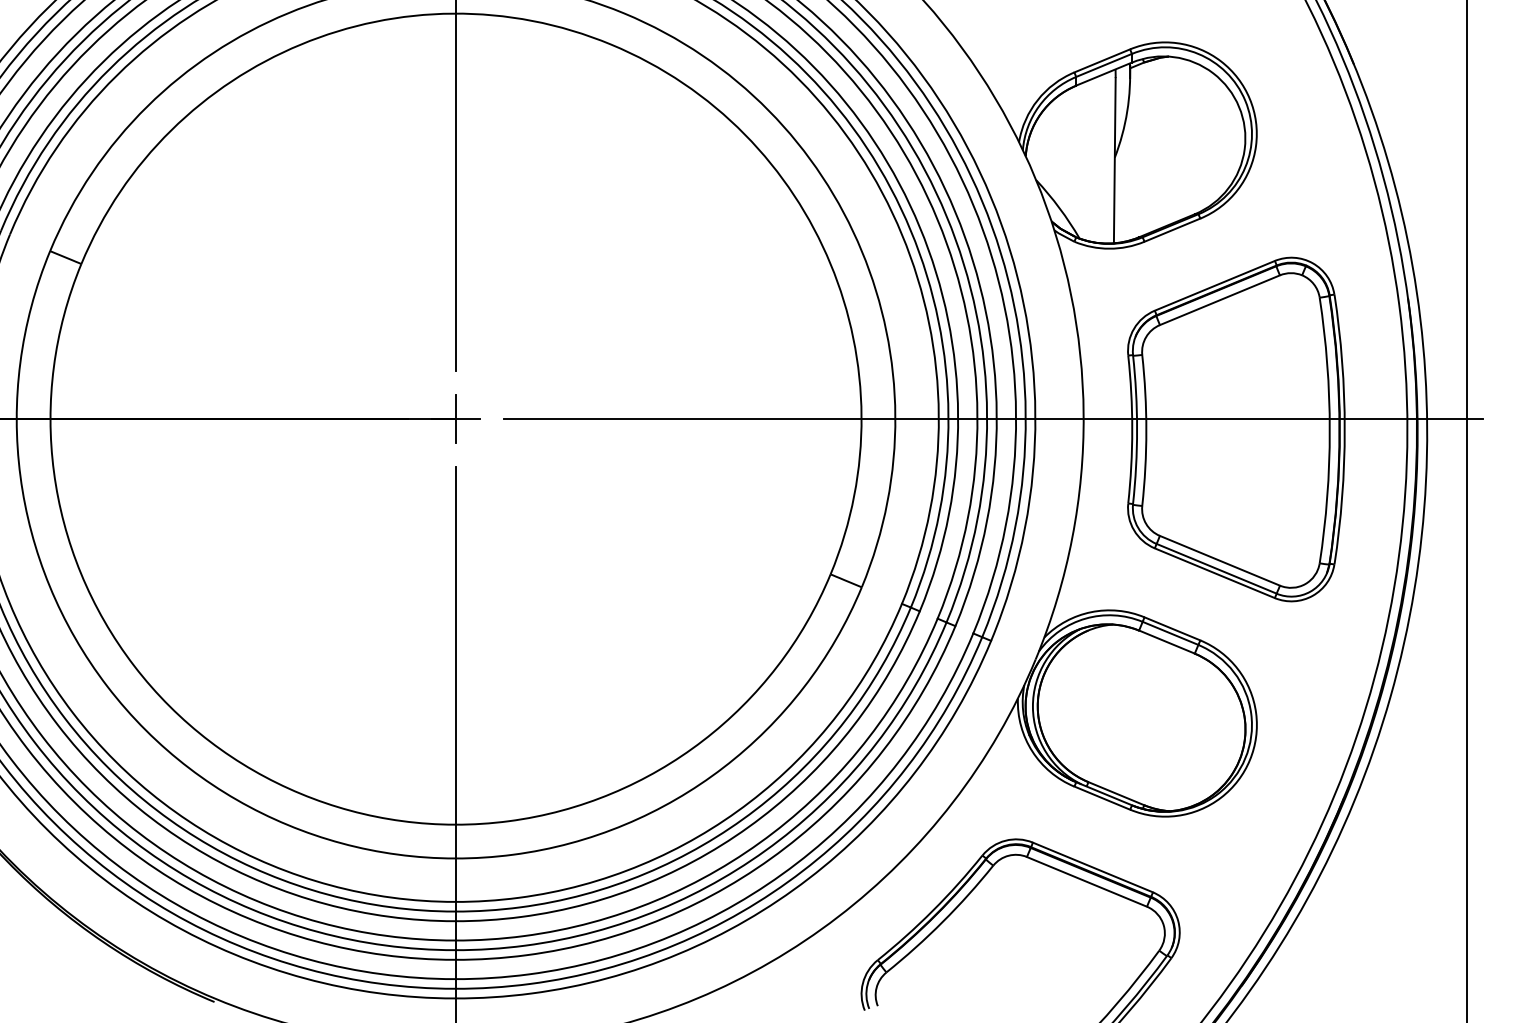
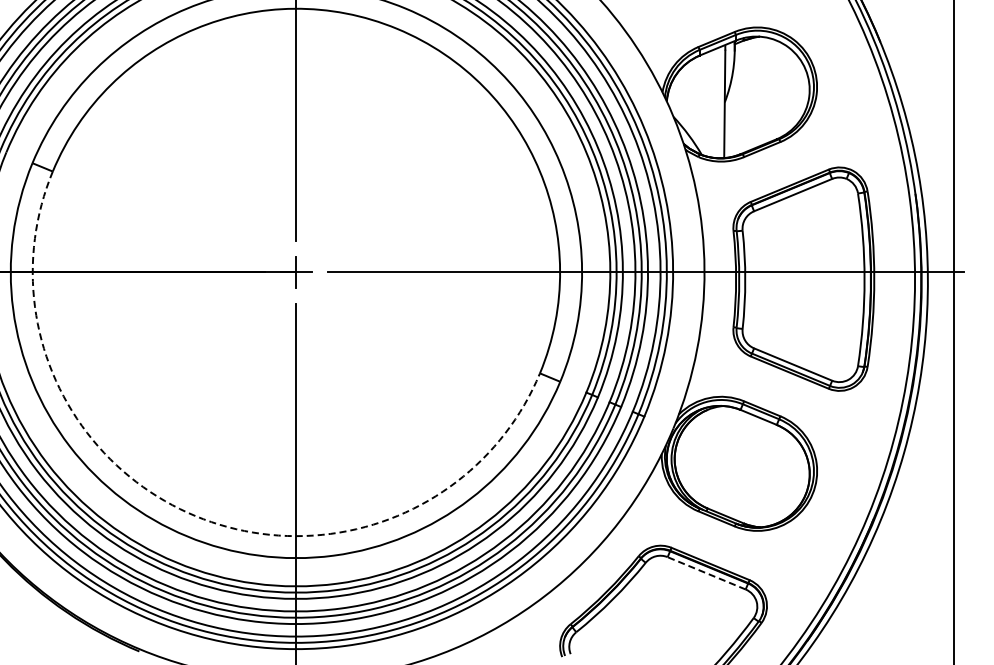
arc: (300, 794) -> (195, 516), solid -> dashed
line: (1086, 882) -> (706, 573), solid -> dashed

